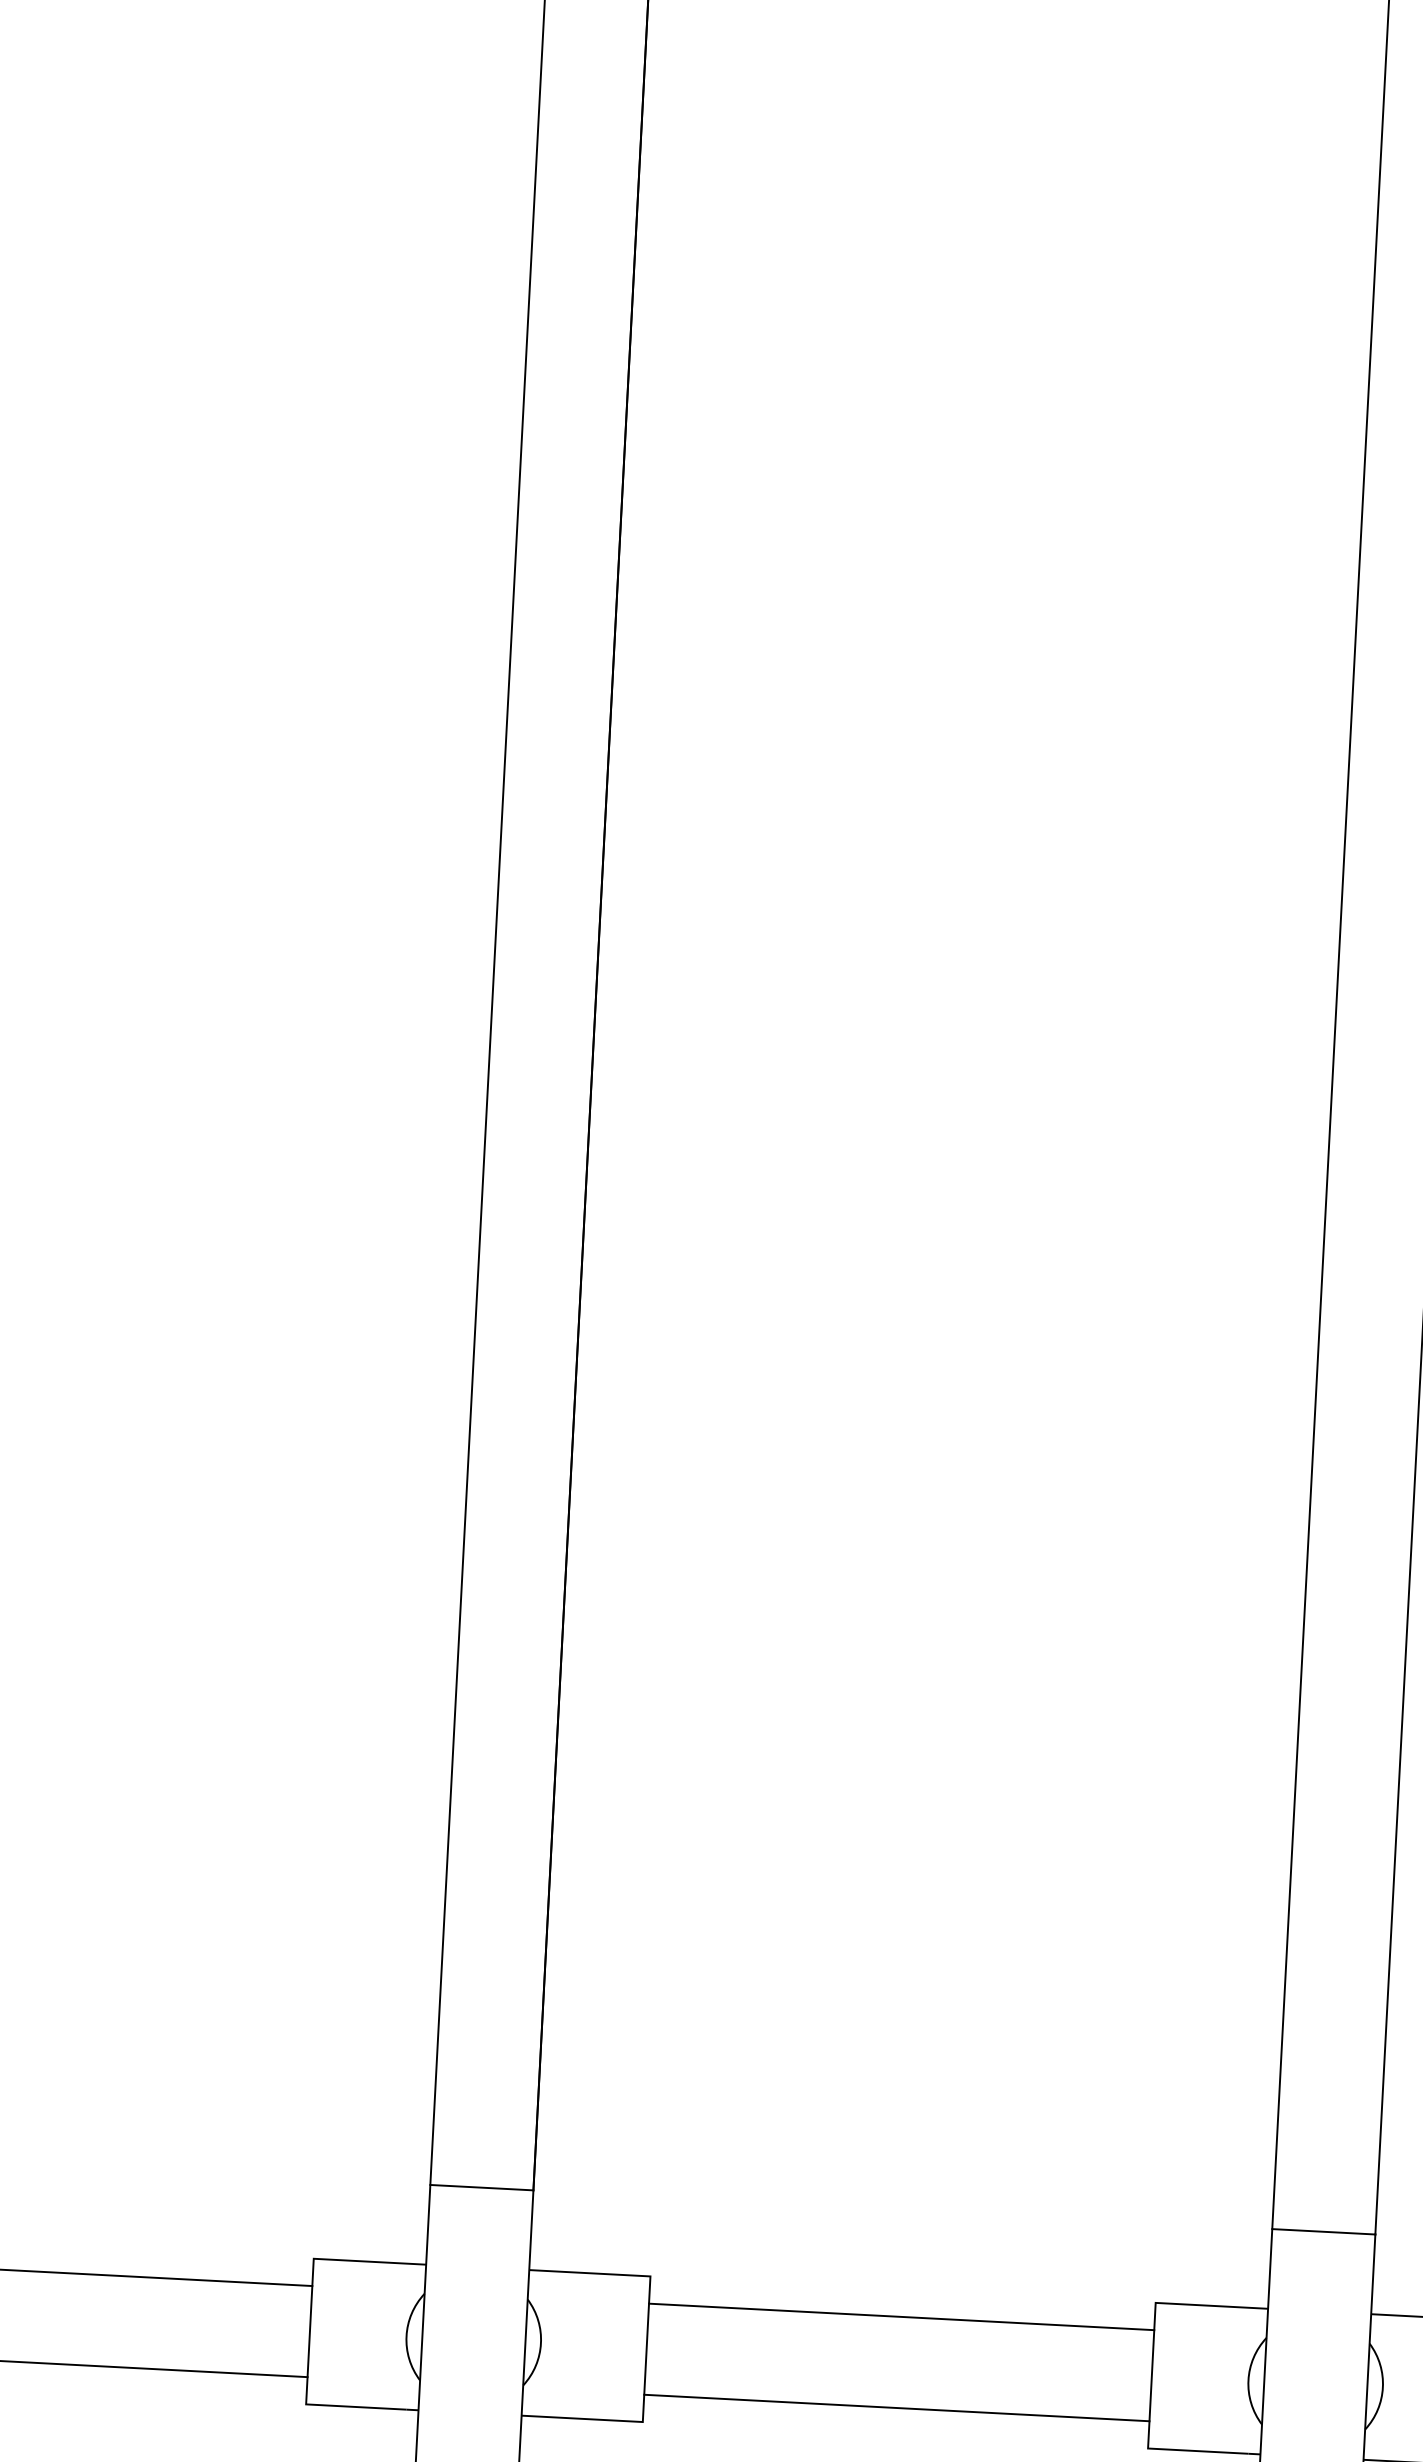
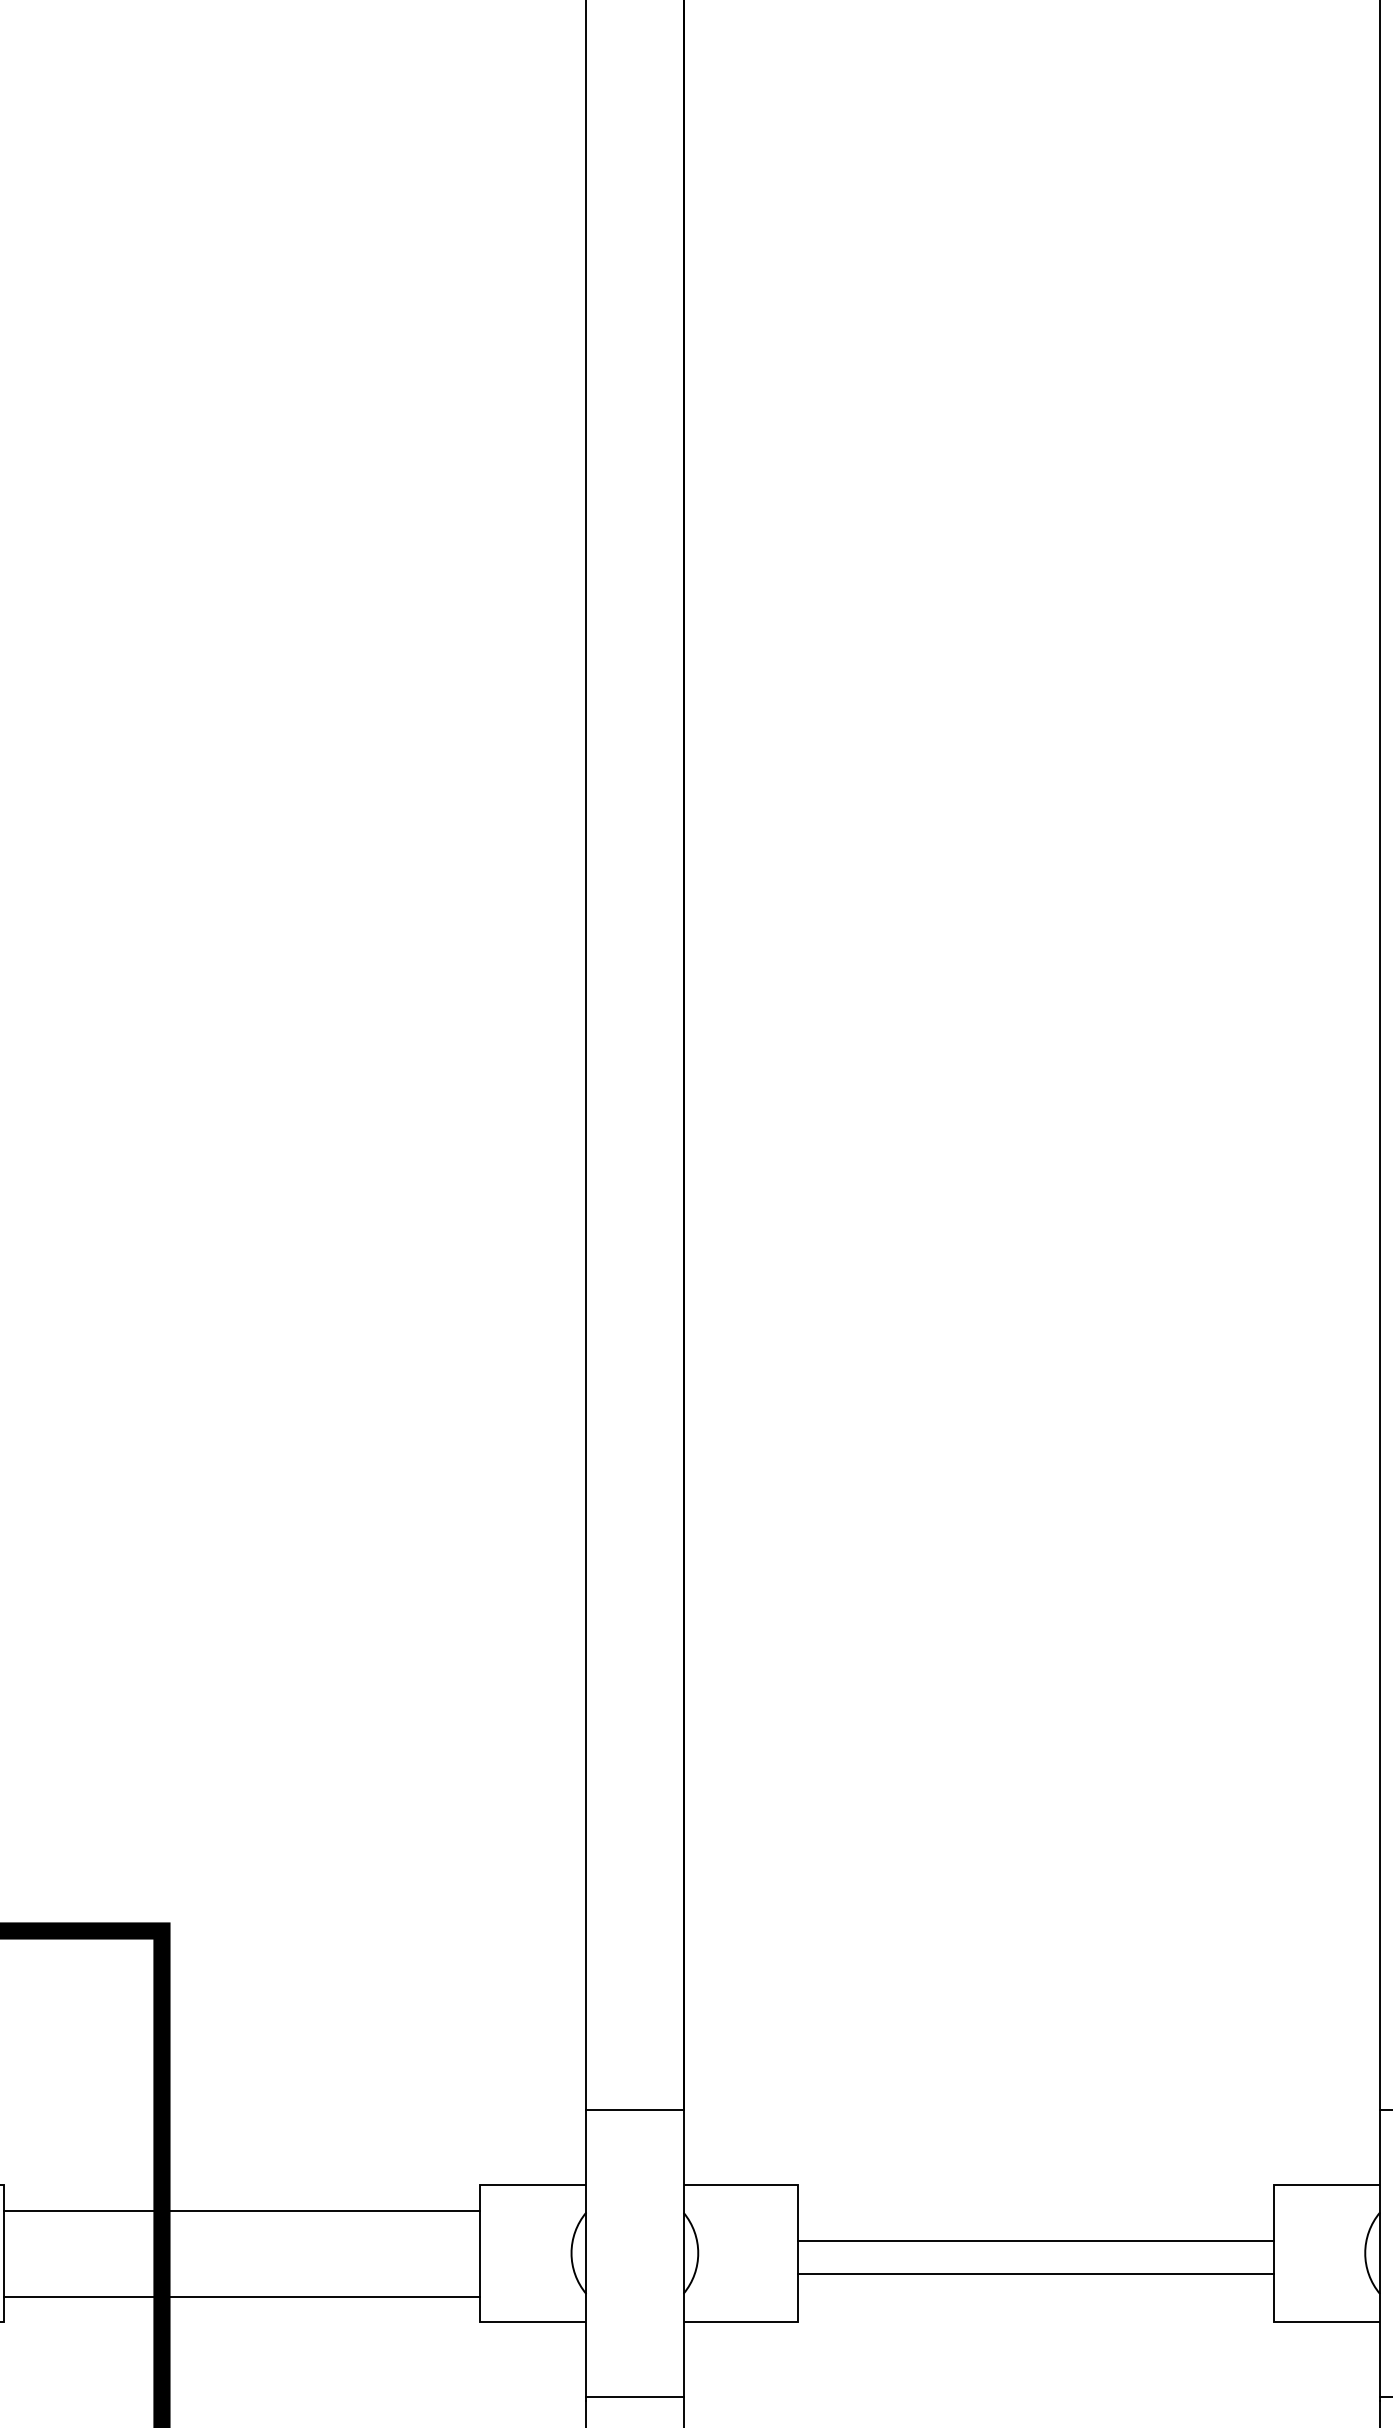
line: (901, 2316) -> (1035, 2273), moved
line: (896, 2407) -> (1035, 2240), moved

